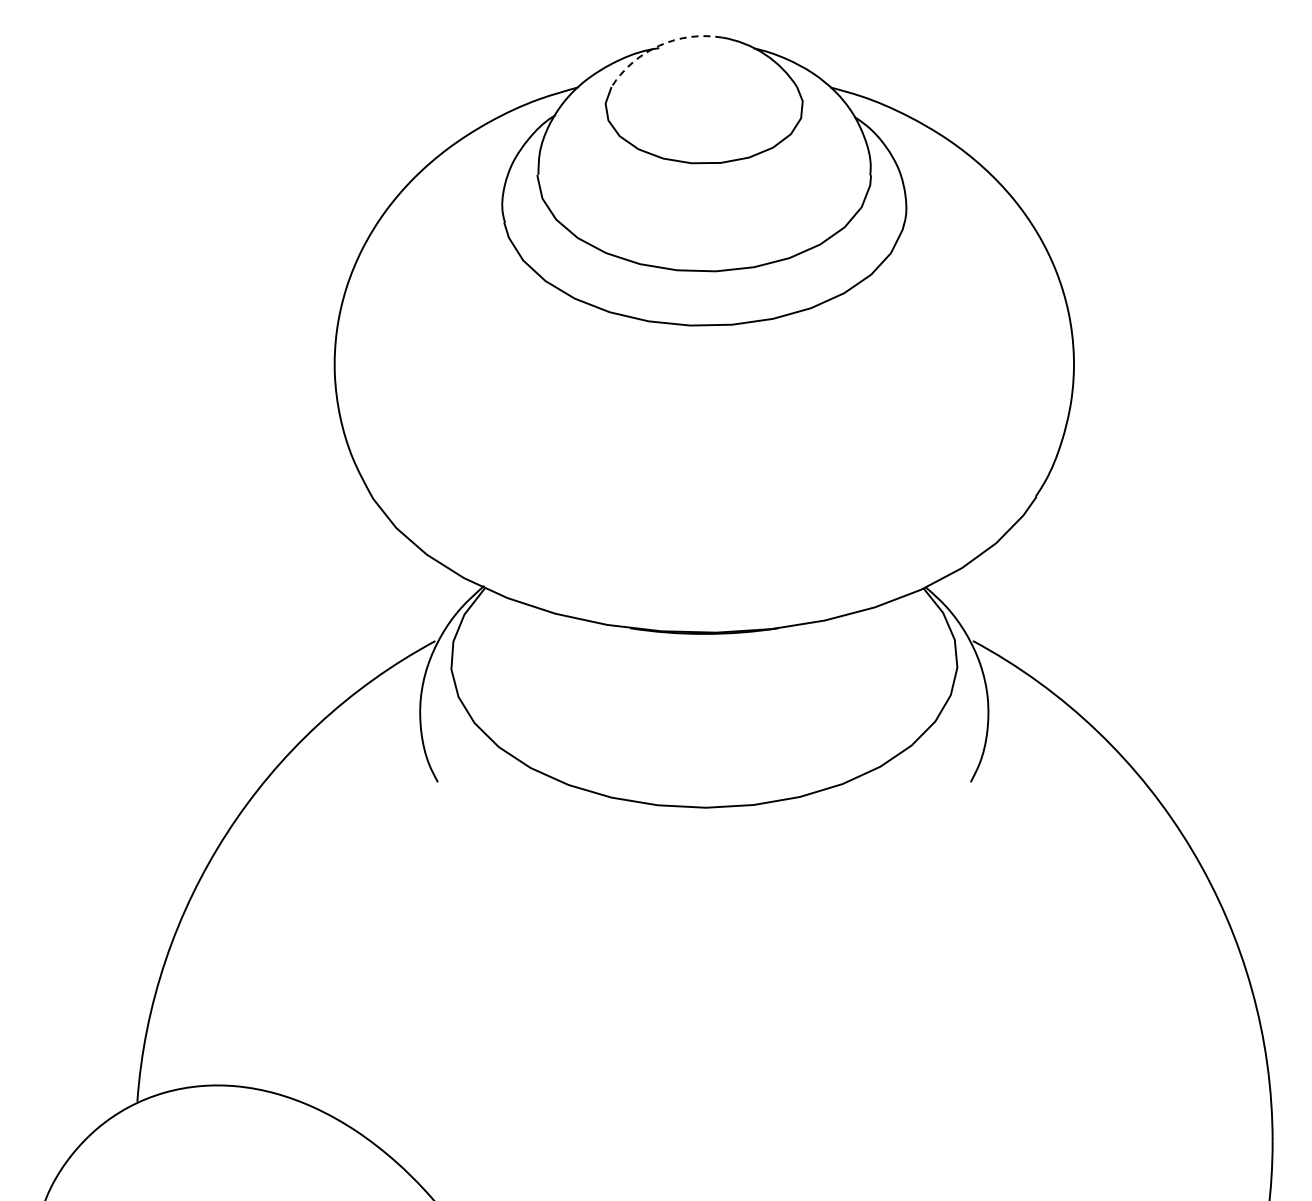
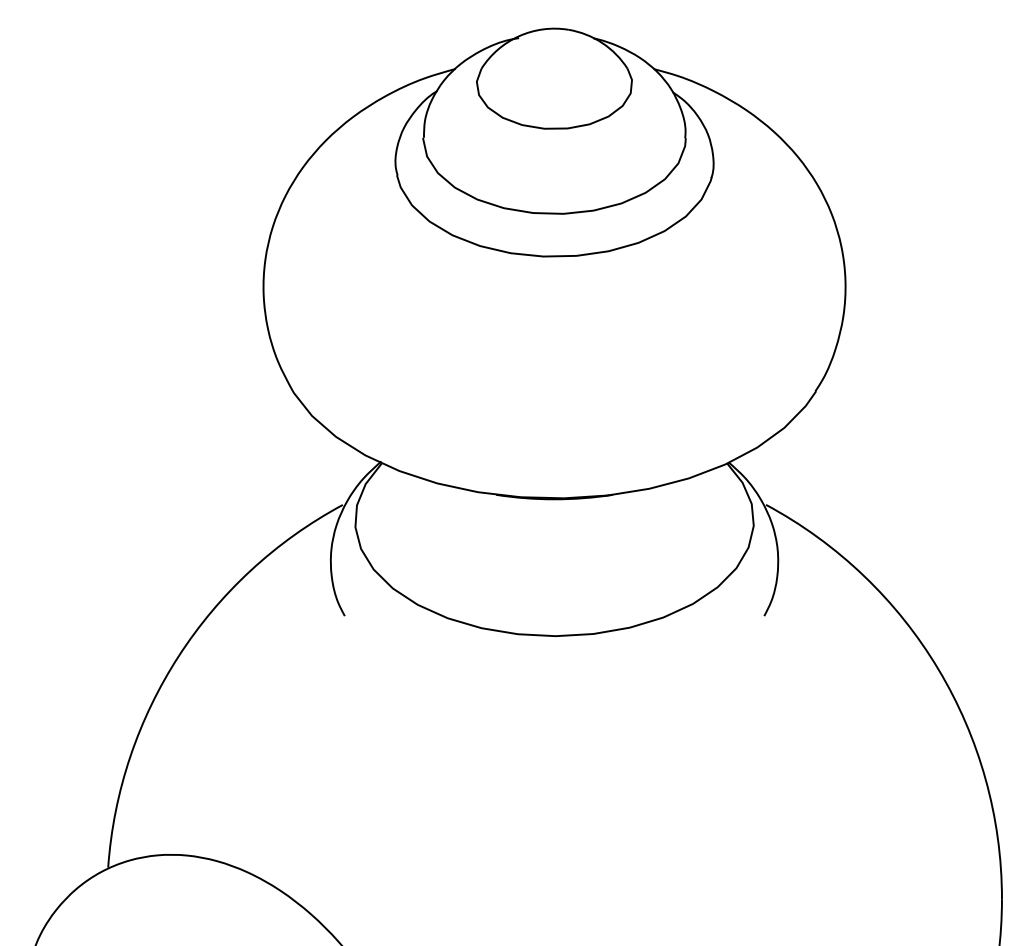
arc: (659, 45) -> (519, 36), dashed -> solid

